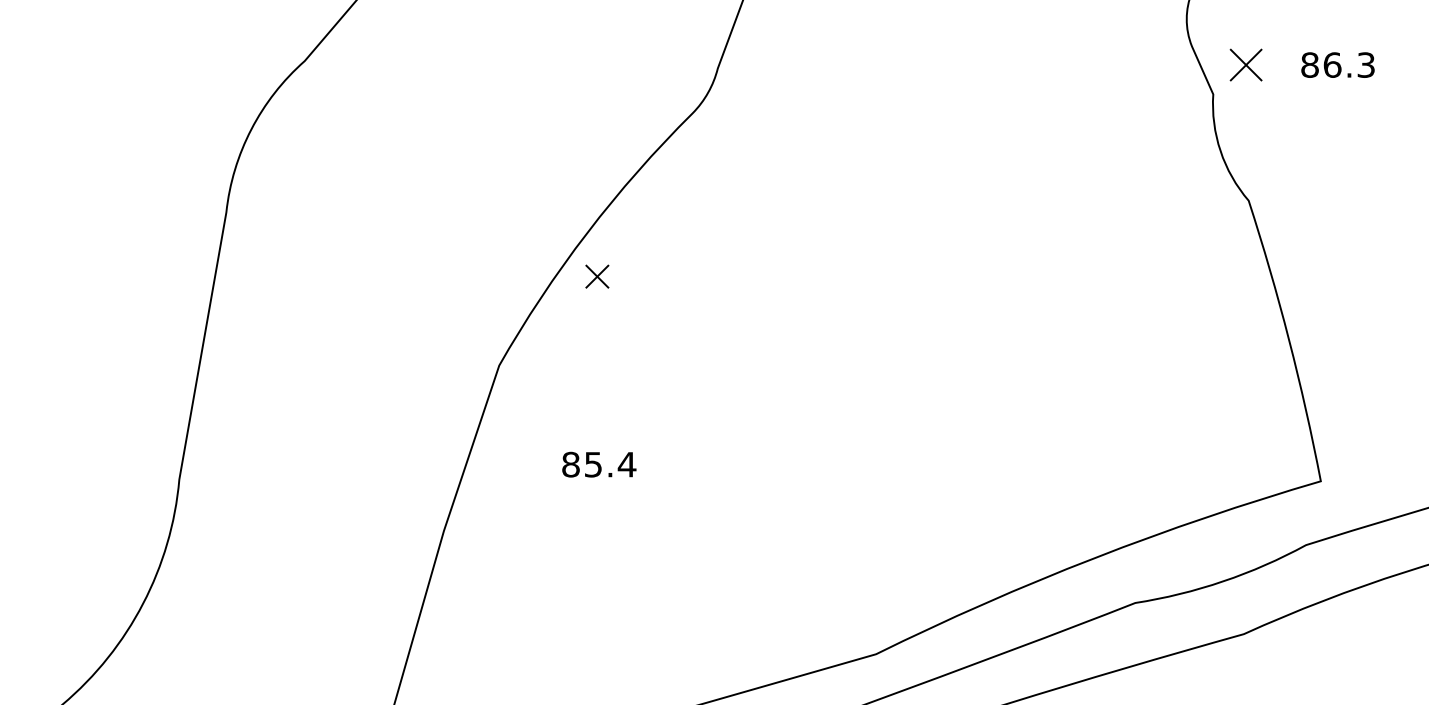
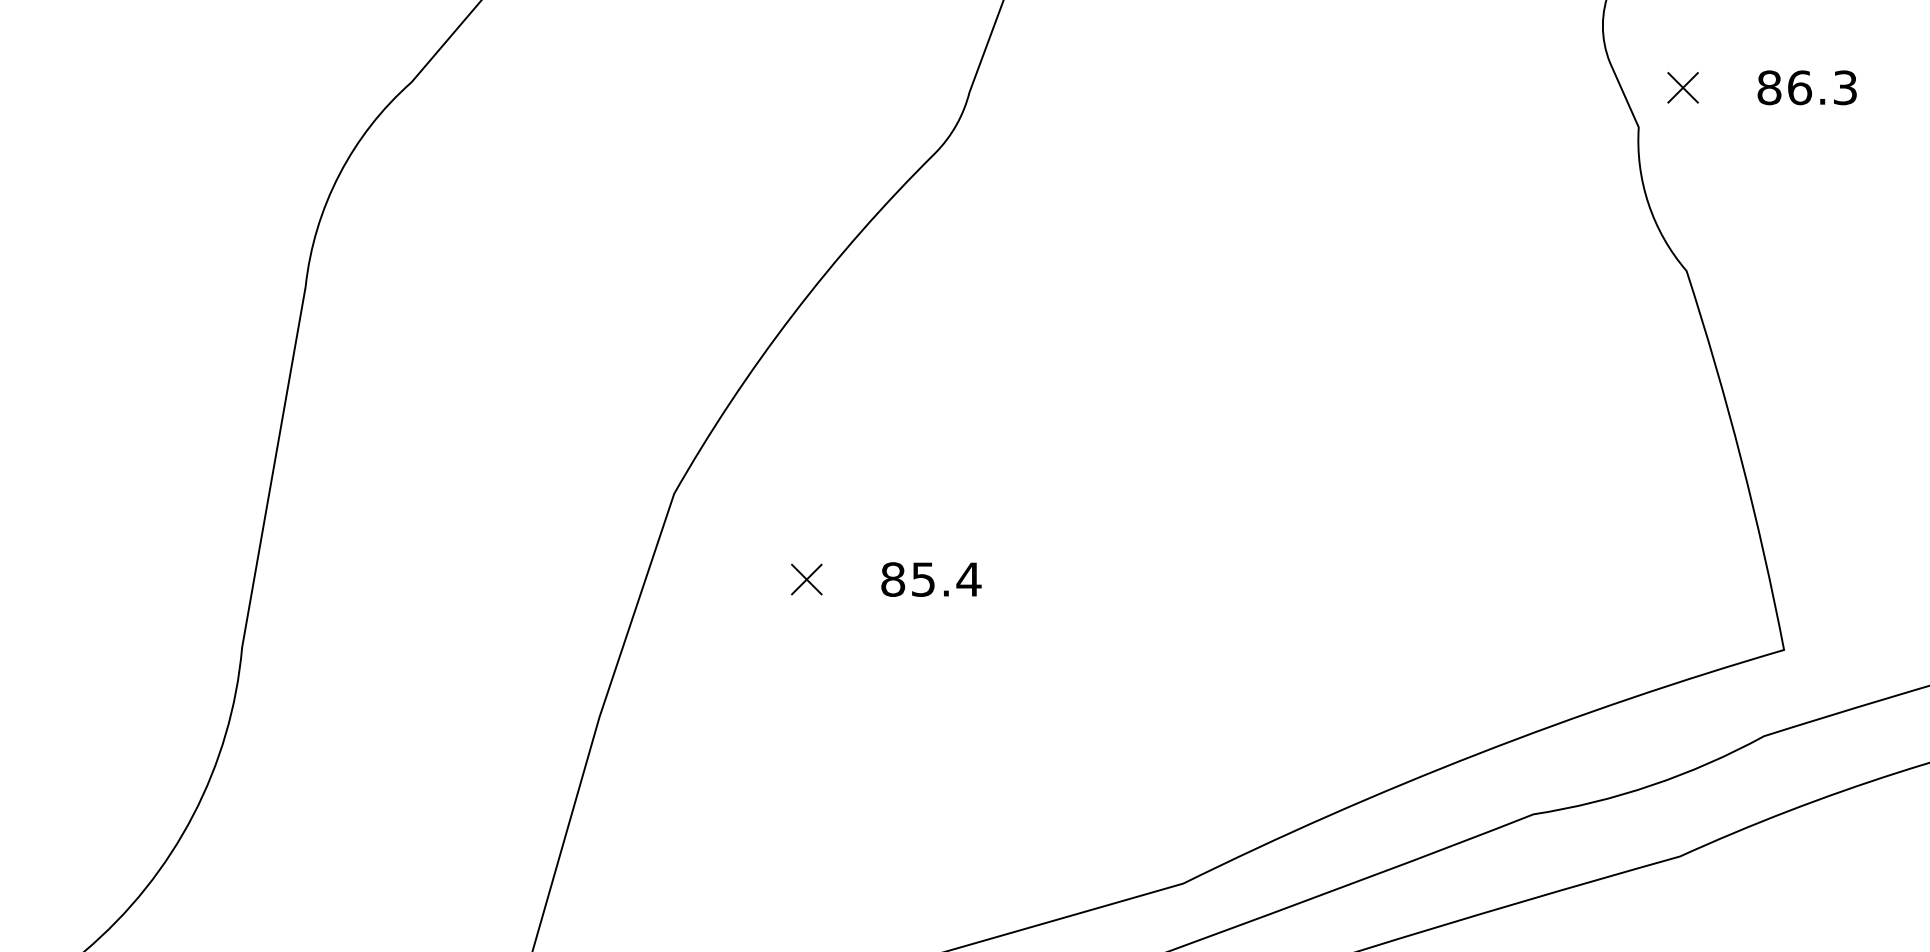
part: (1245, 64) -> (1682, 87), size x0.71
part: (597, 276) -> (806, 579), moved
text: (599, 464) -> (931, 579), moved

